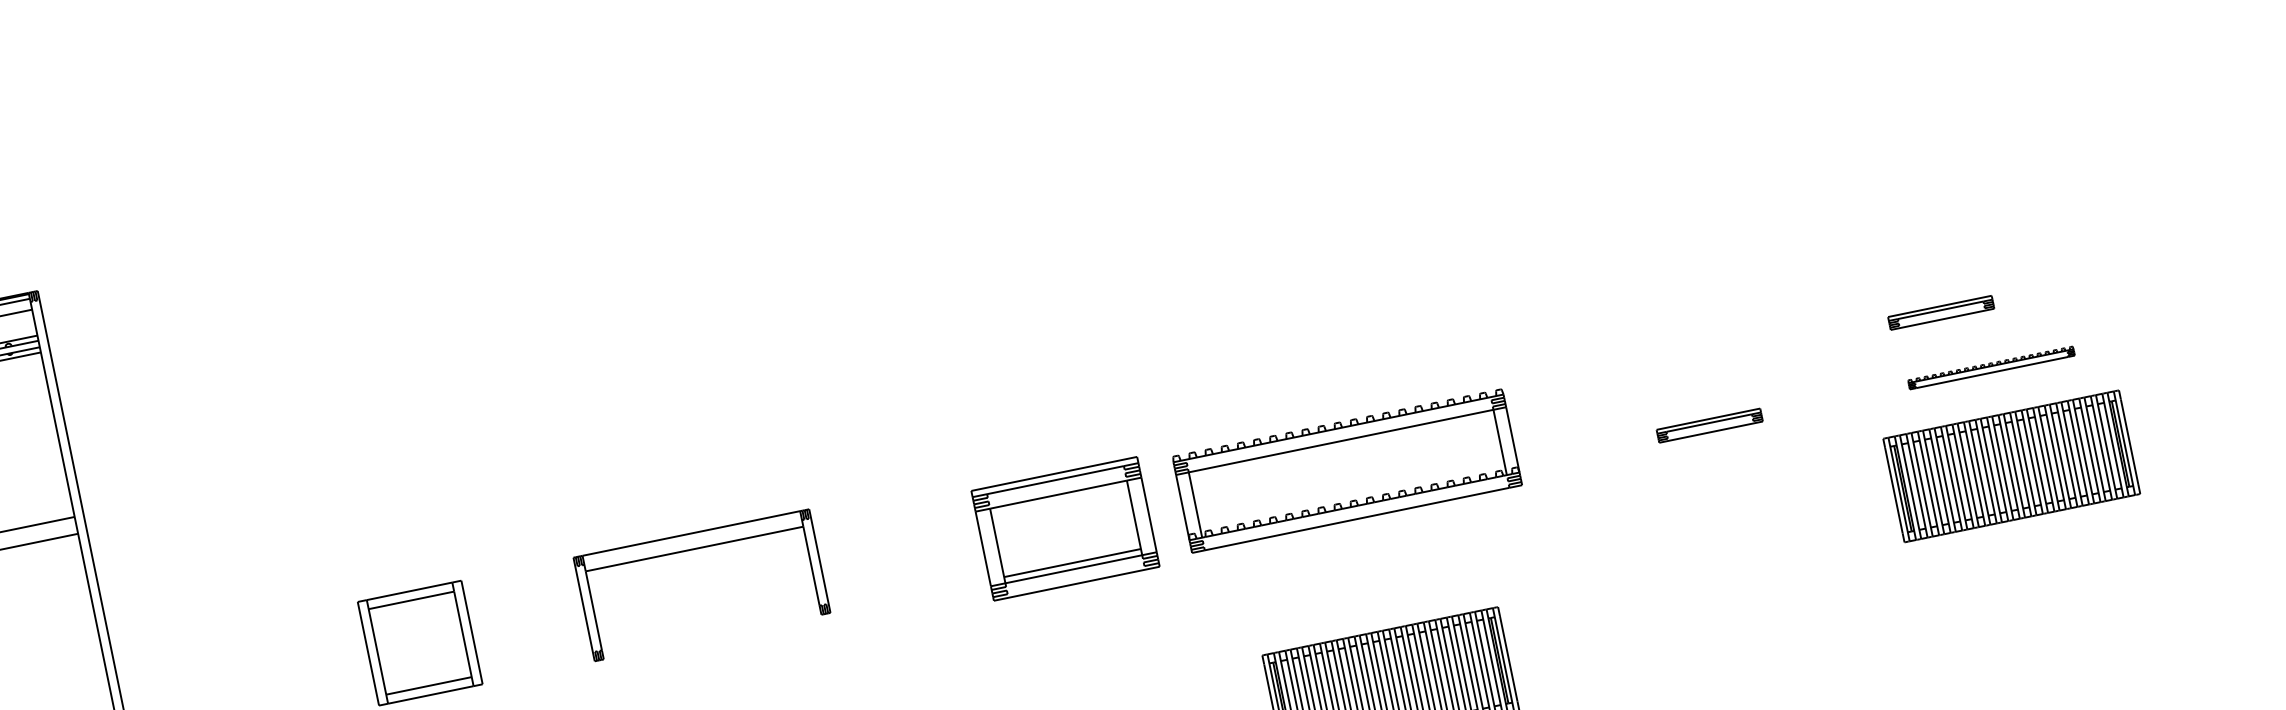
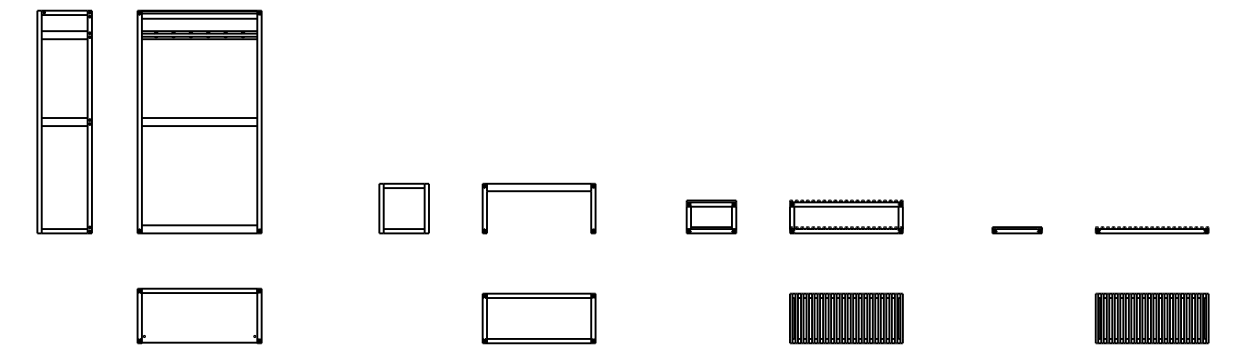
part: (1939, 313) -> (1133, 200), removed
part: (1990, 368) -> (1151, 230), size x1.43
part: (2010, 466) -> (1151, 318), moved
part: (1347, 470) -> (846, 216), size x0.71
part: (1065, 527) -> (711, 216), size x0.62

